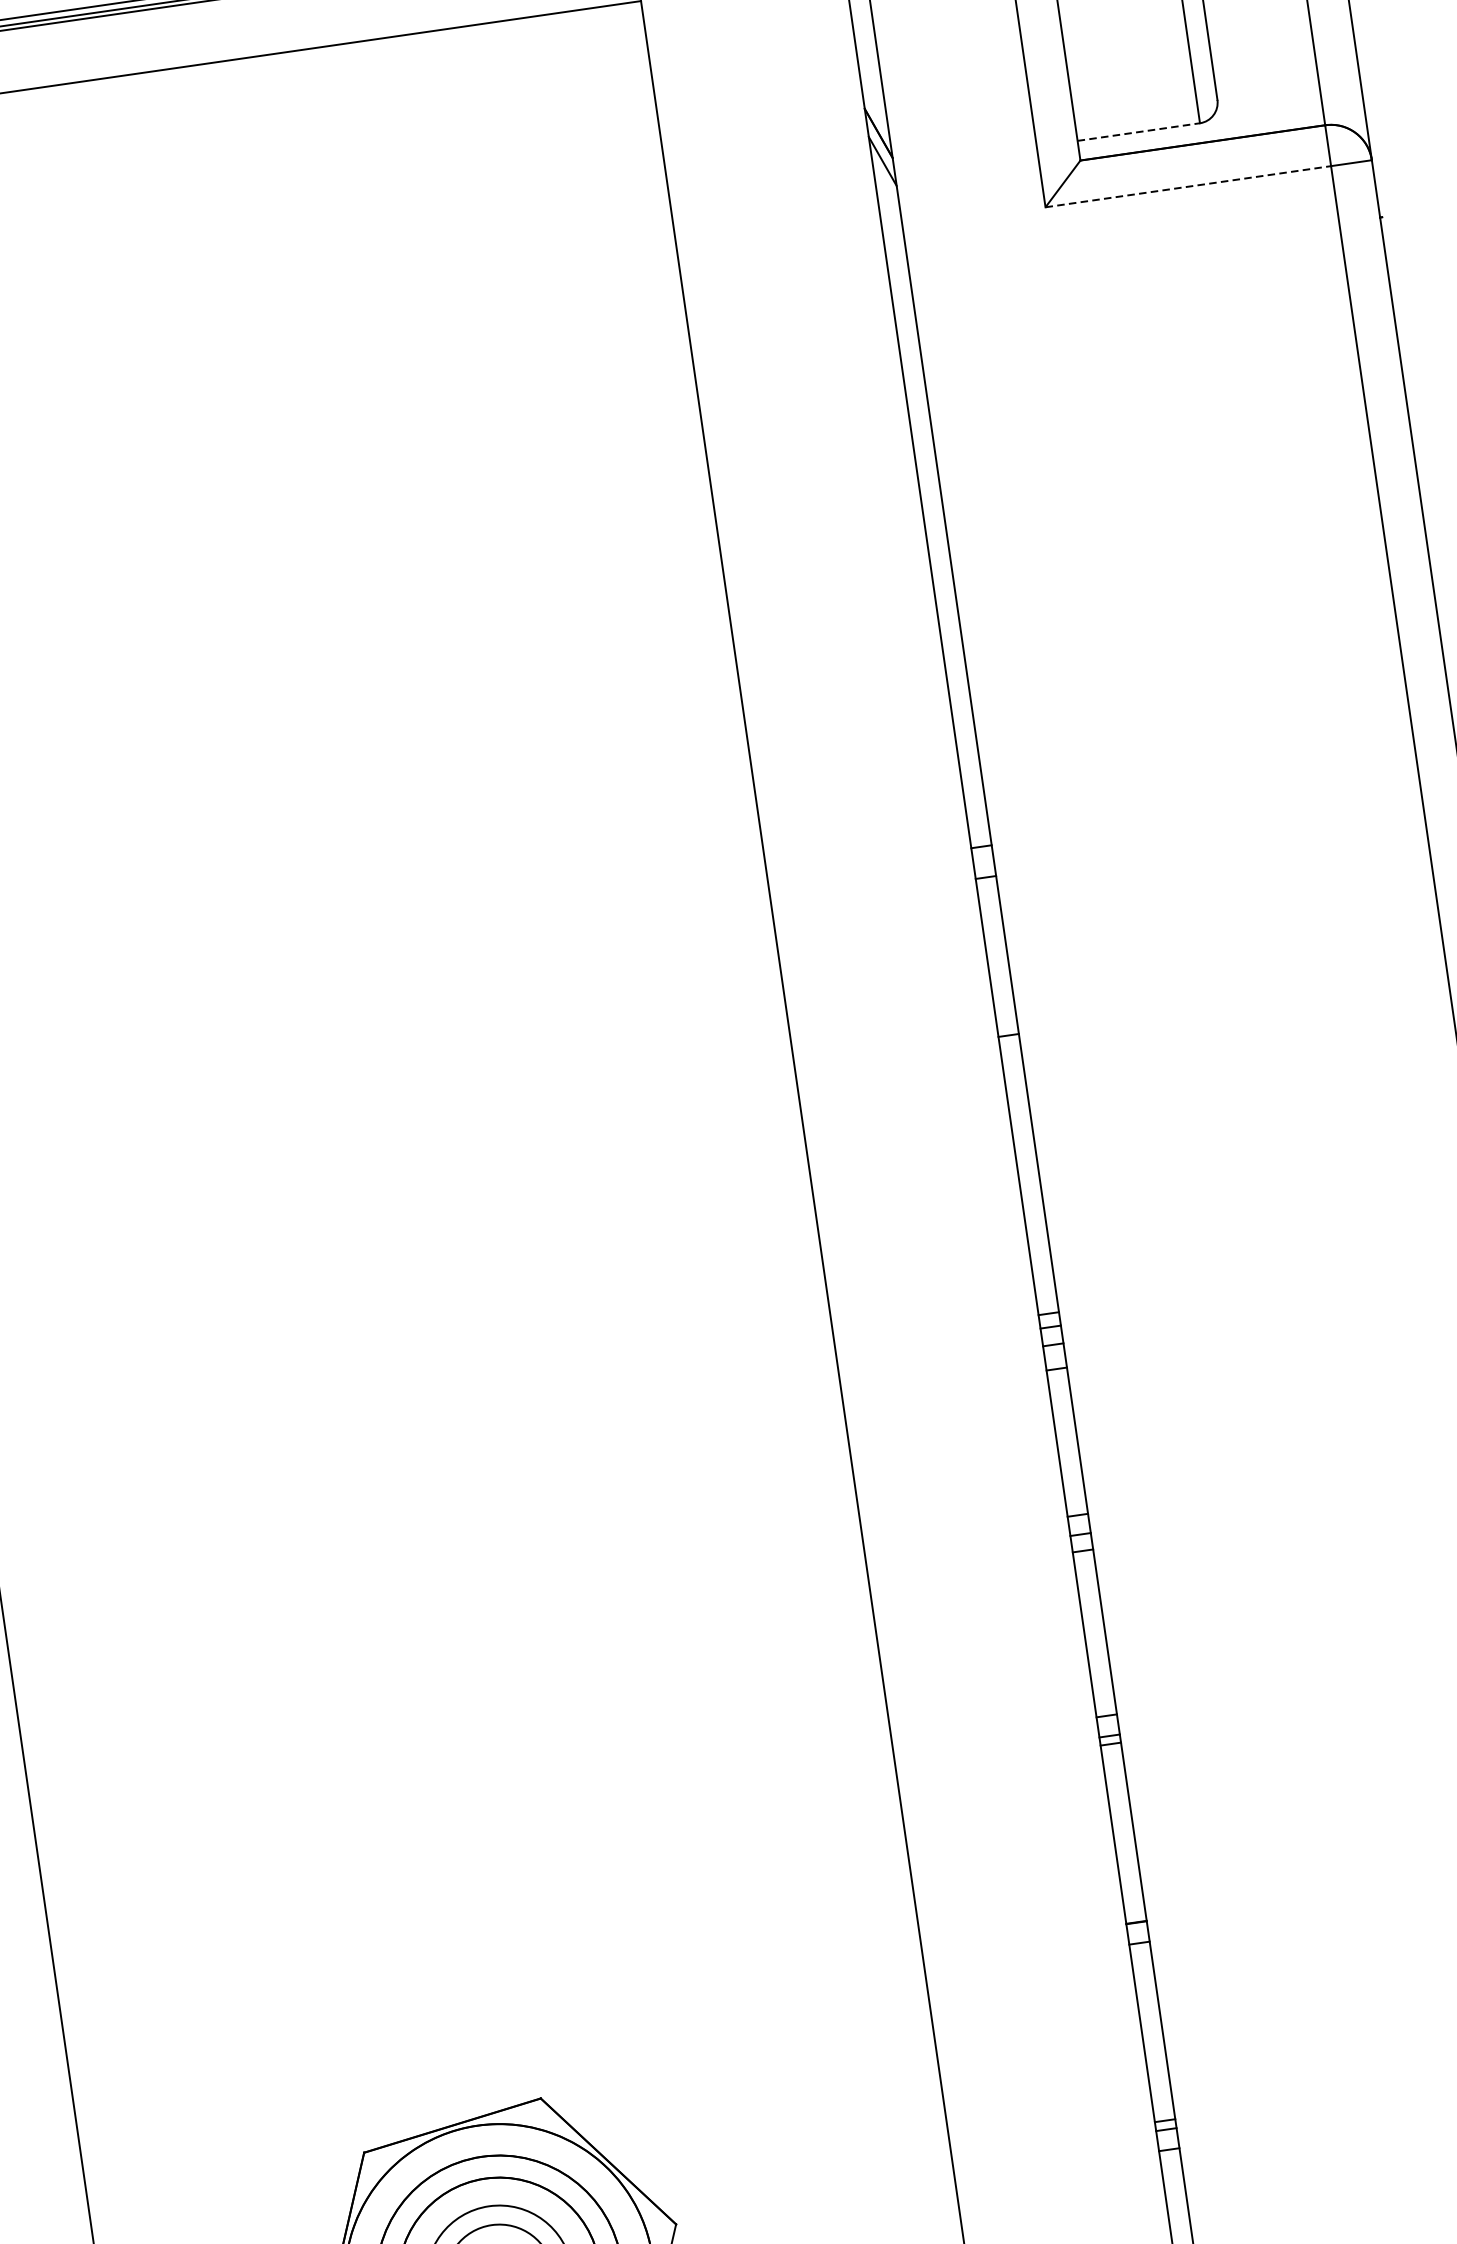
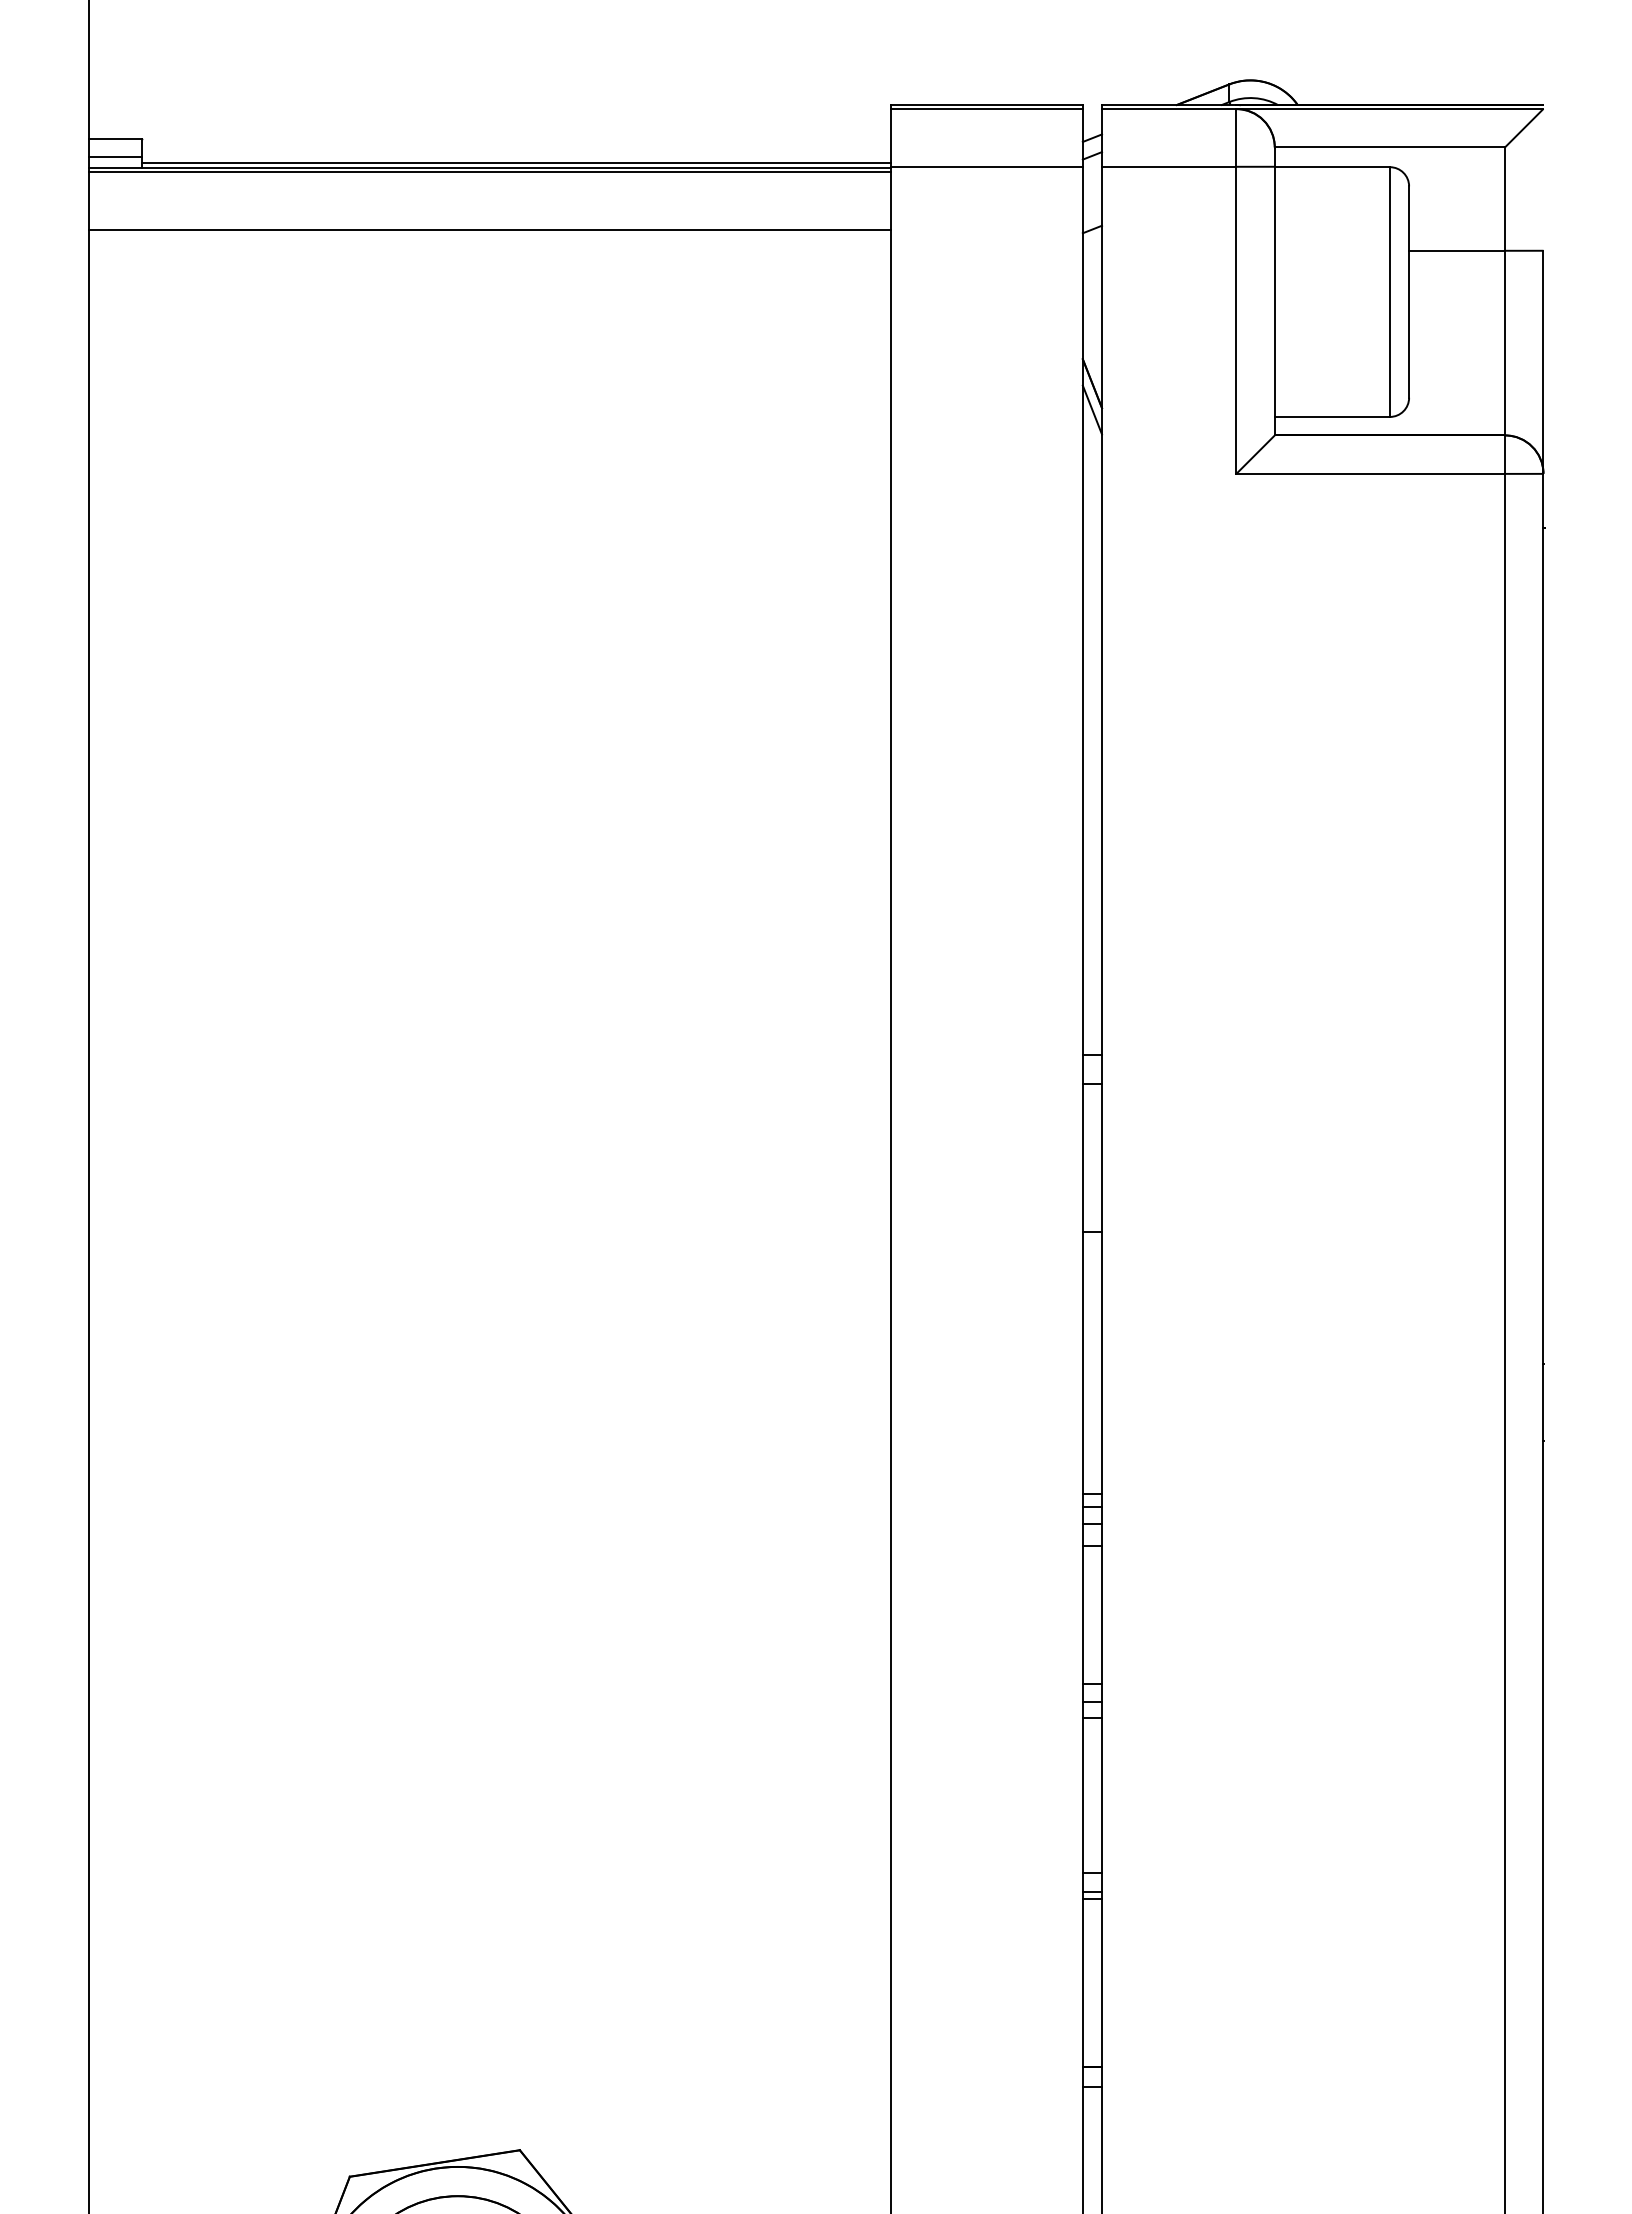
line: (1138, 131) -> (1332, 416), dashed -> solid
line: (1189, 186) -> (1371, 473), dashed -> solid

